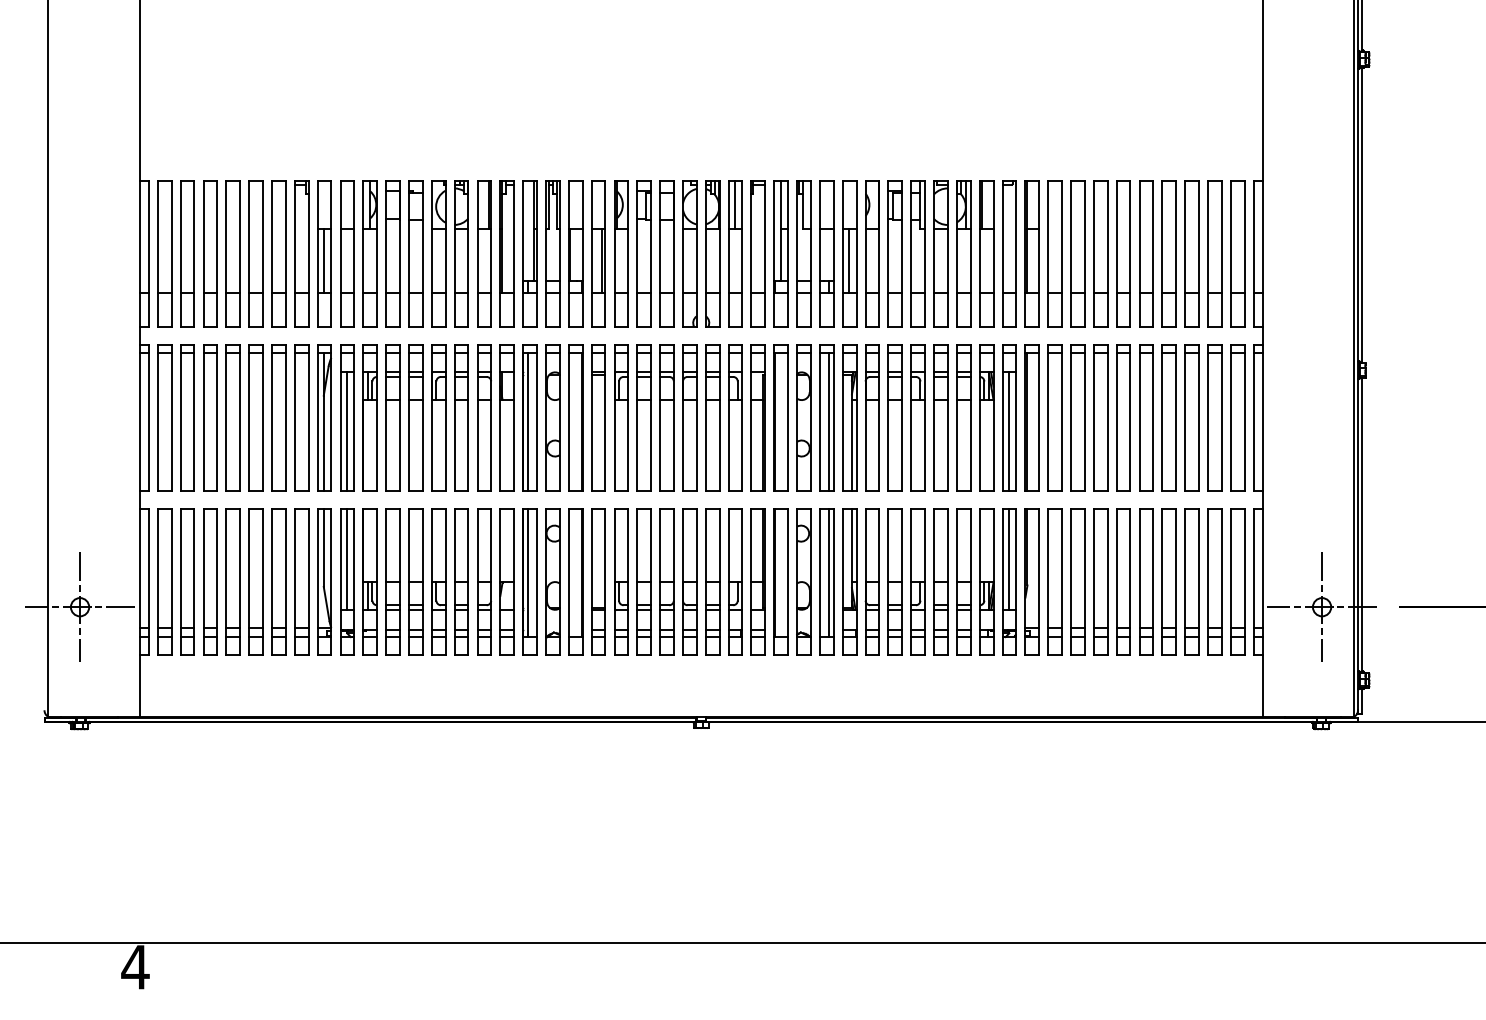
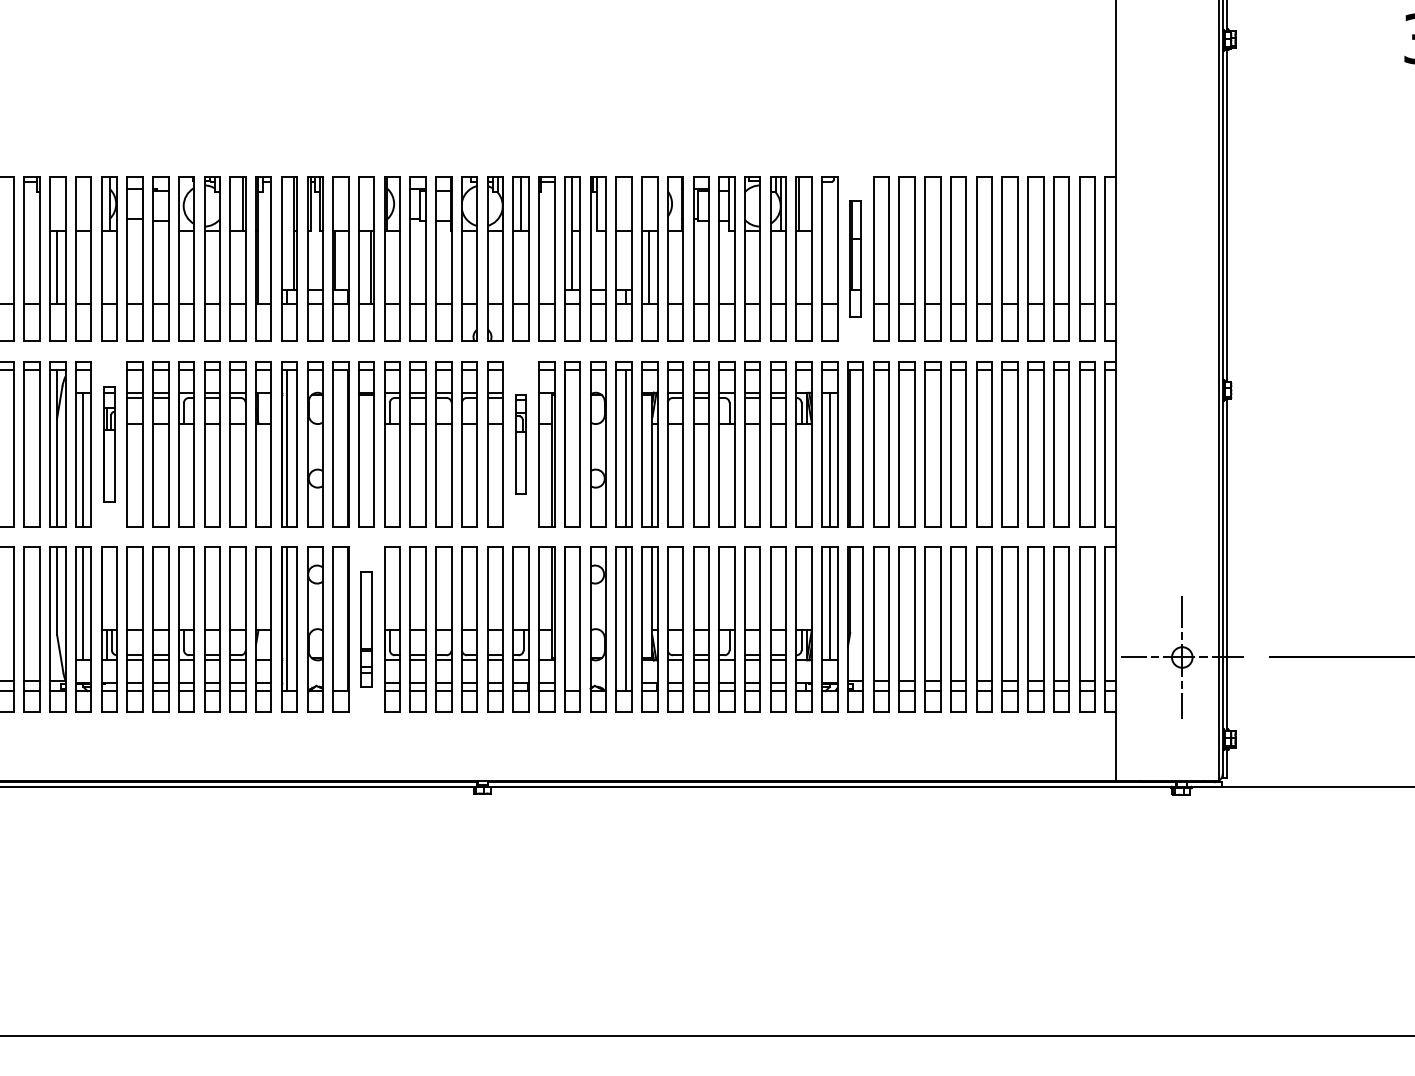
part: (1031, 253) -> (854, 258), size x0.7
part: (369, 417) -> (108, 443), size x0.7
part: (735, 417) -> (521, 443), size x0.6
part: (598, 581) -> (366, 628), size x0.7

